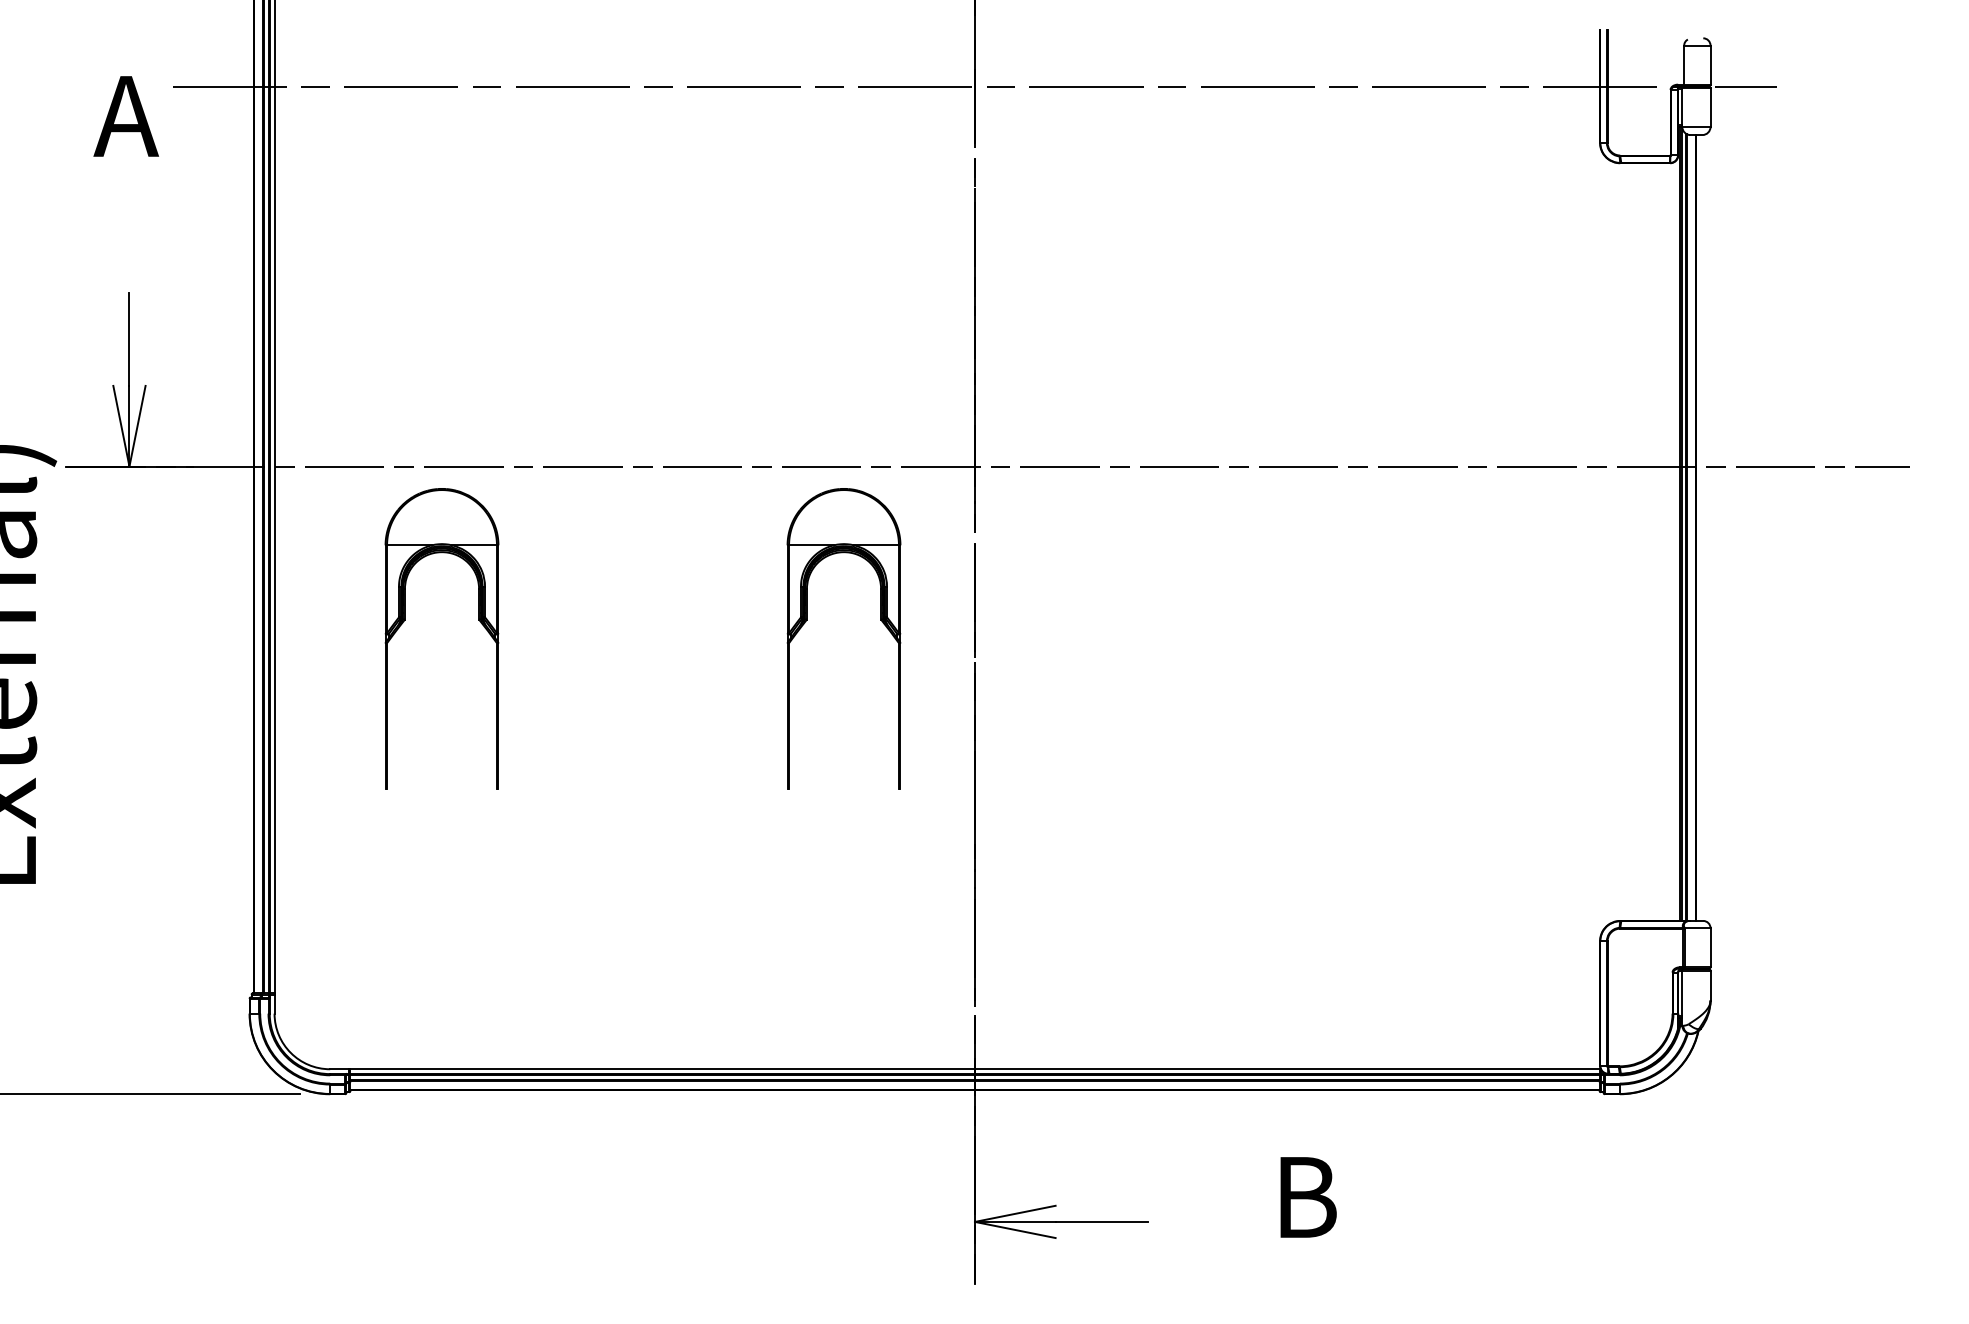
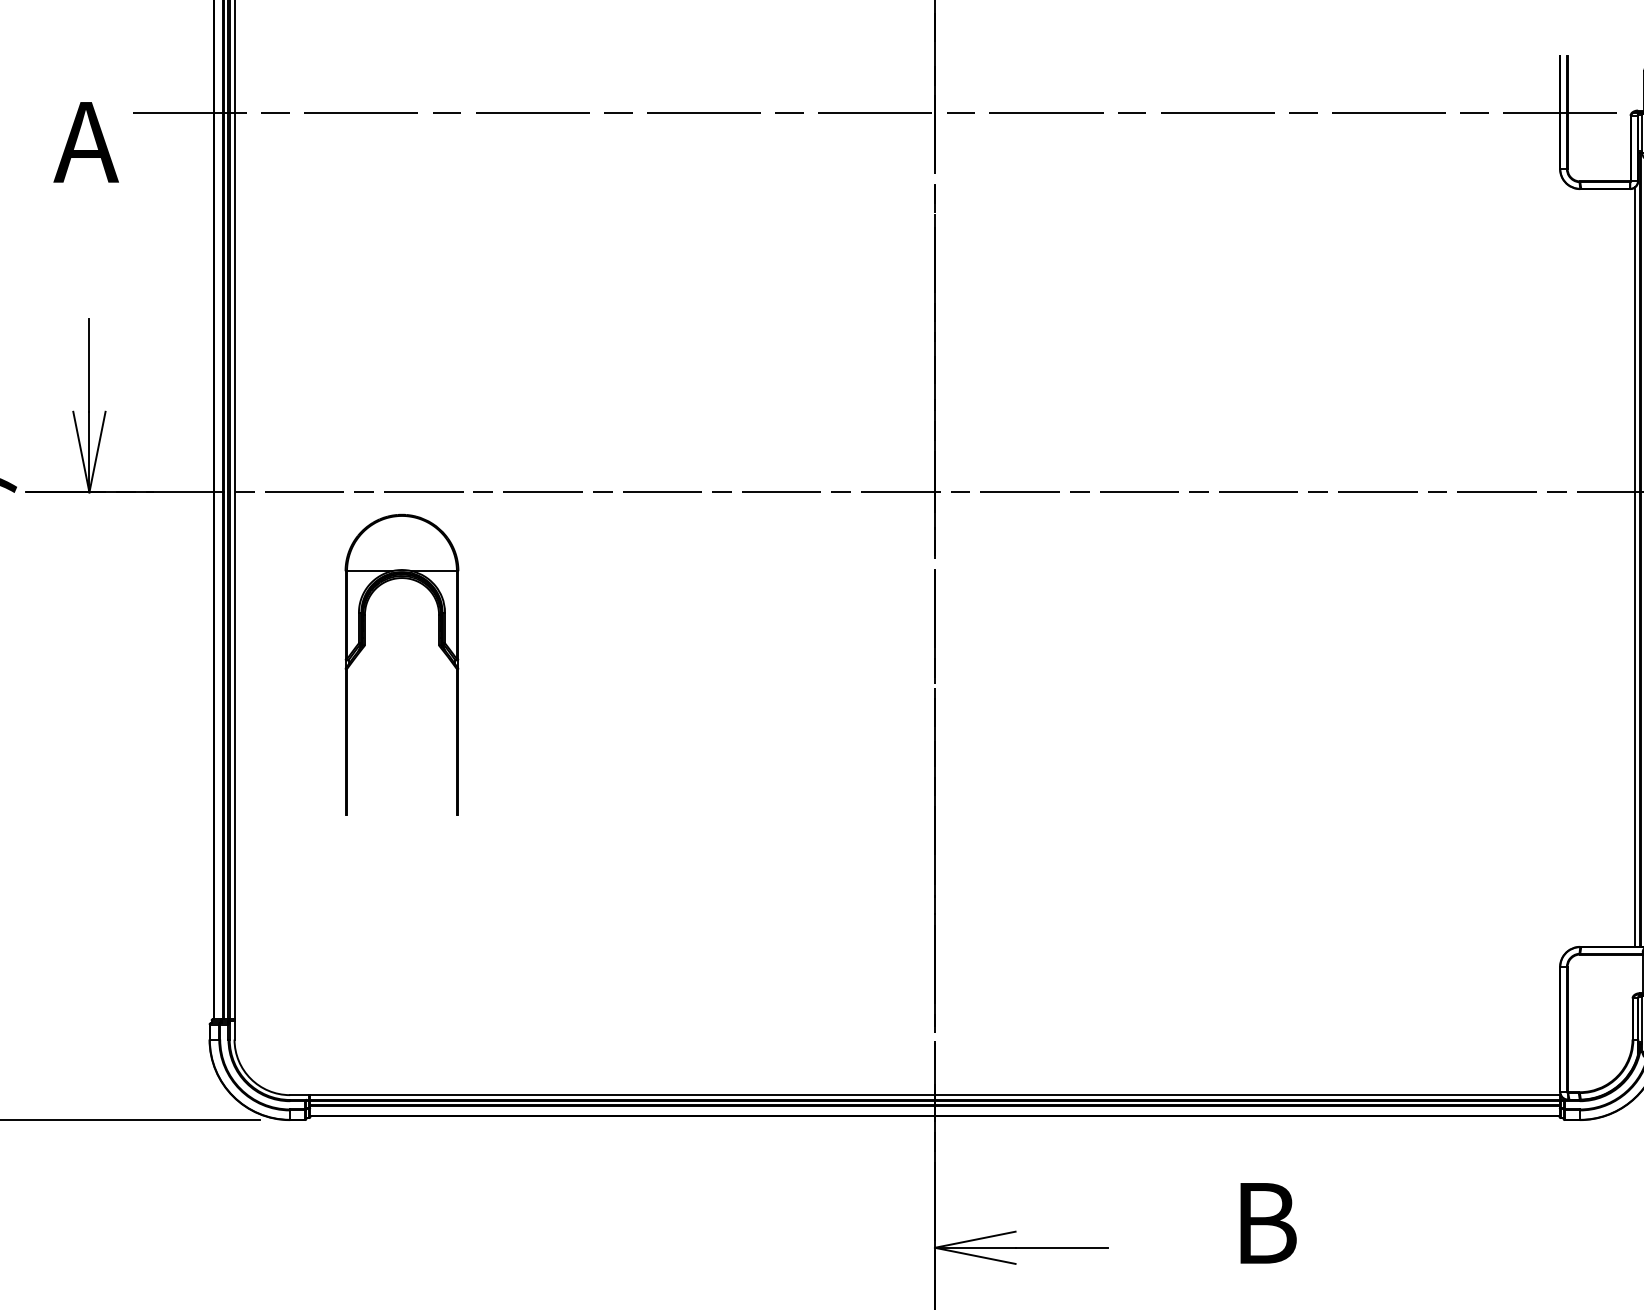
line: (1675, 540) -> (1635, 566), added
part: (807, 620) -> (767, 646), removed

